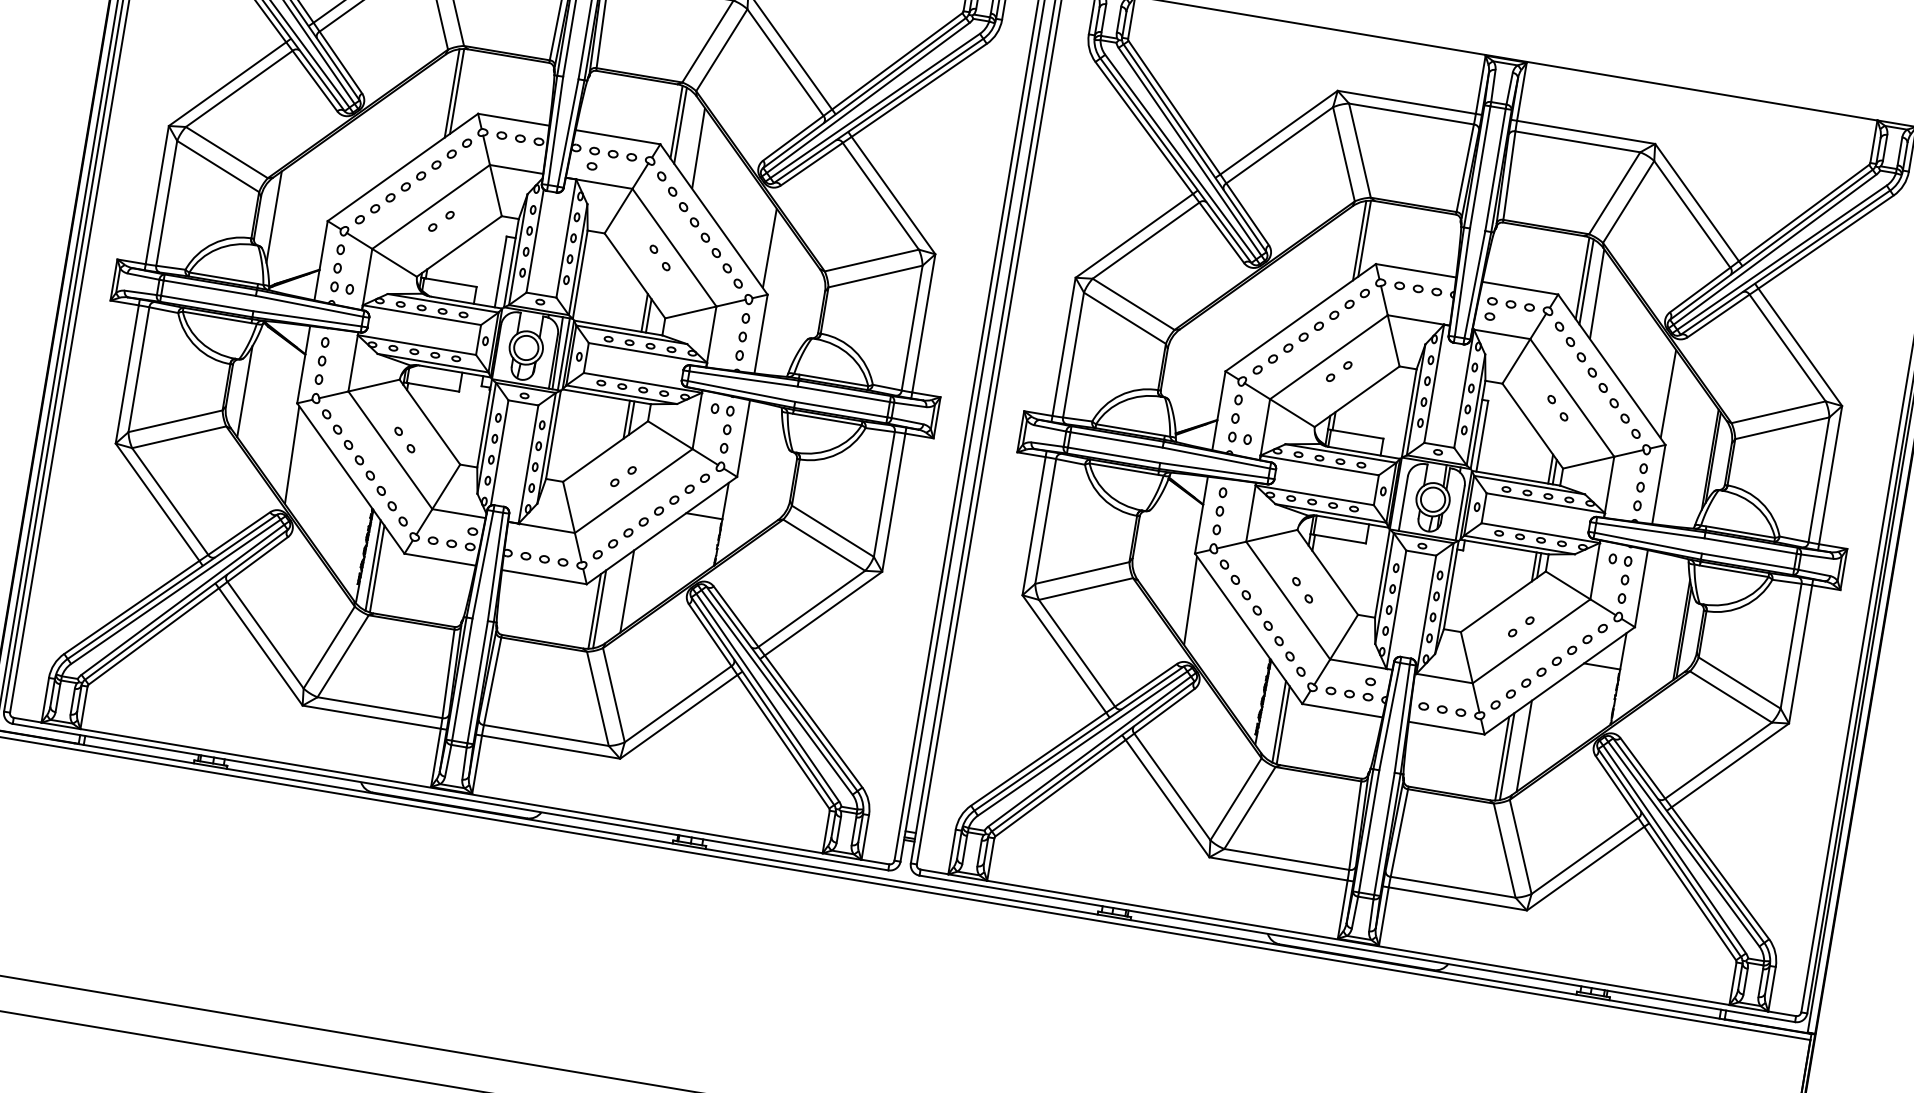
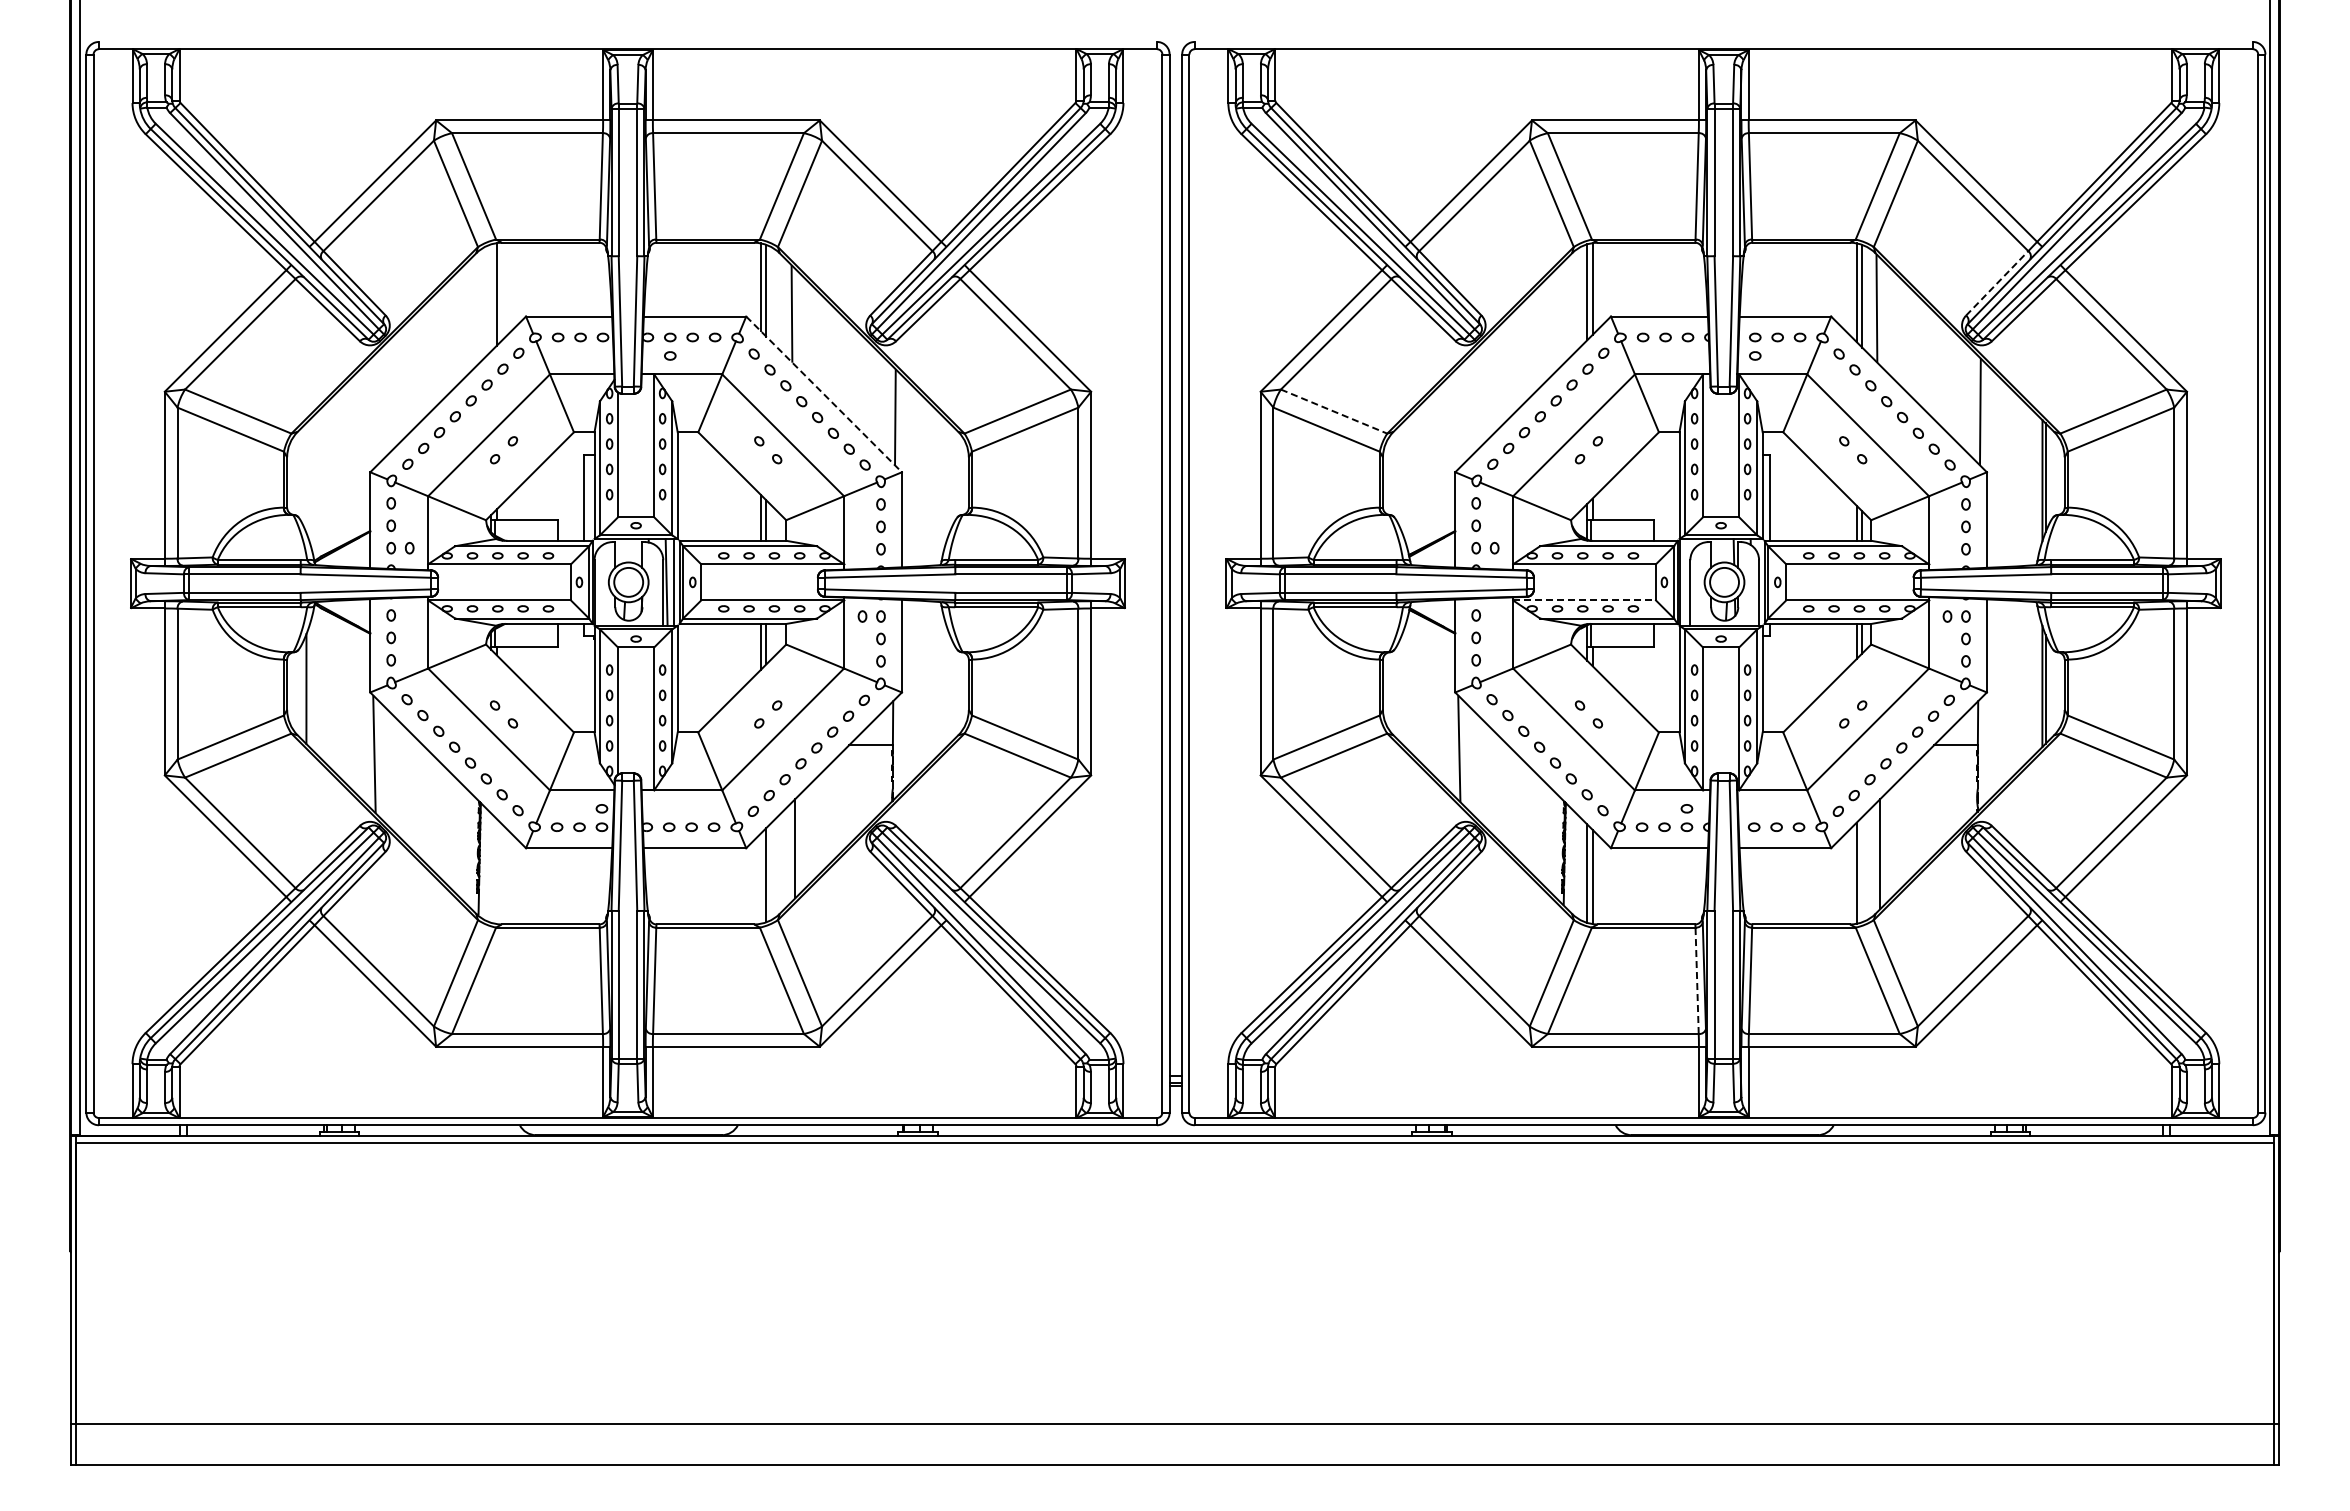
line: (452, 93) -> (491, 297), removed
line: (274, 217) -> (306, 478), removed
line: (714, 219) -> (824, 394), solid -> dashed
line: (1700, 290) -> (1997, 283), solid -> dashed
line: (1134, 304) -> (1334, 411), solid -> dashed
line: (1315, 495) -> (1585, 600), solid -> dashed
line: (373, 564) -> (491, 867), removed
line: (376, 568) -> (496, 871), removed
line: (594, 611) -> (760, 878), removed
line: (1507, 756) -> (1862, 869), removed
line: (1355, 825) -> (1697, 980), solid -> dashed

